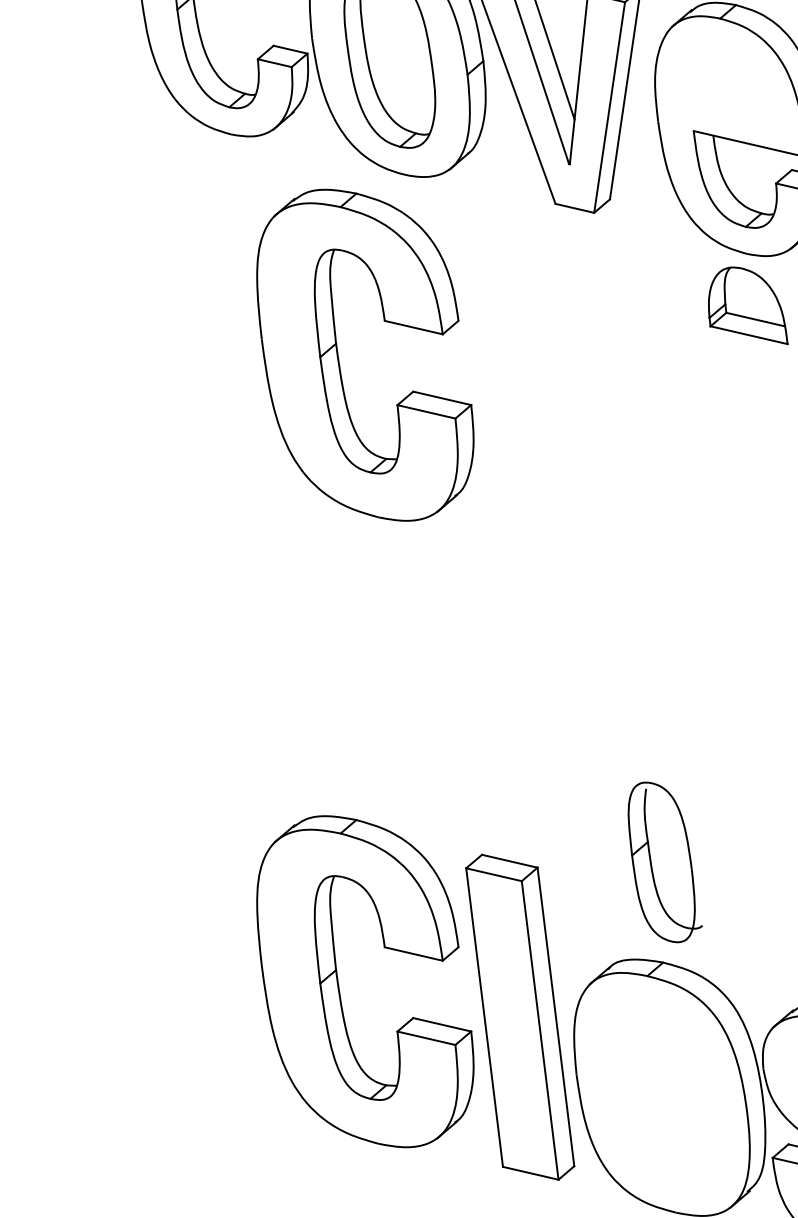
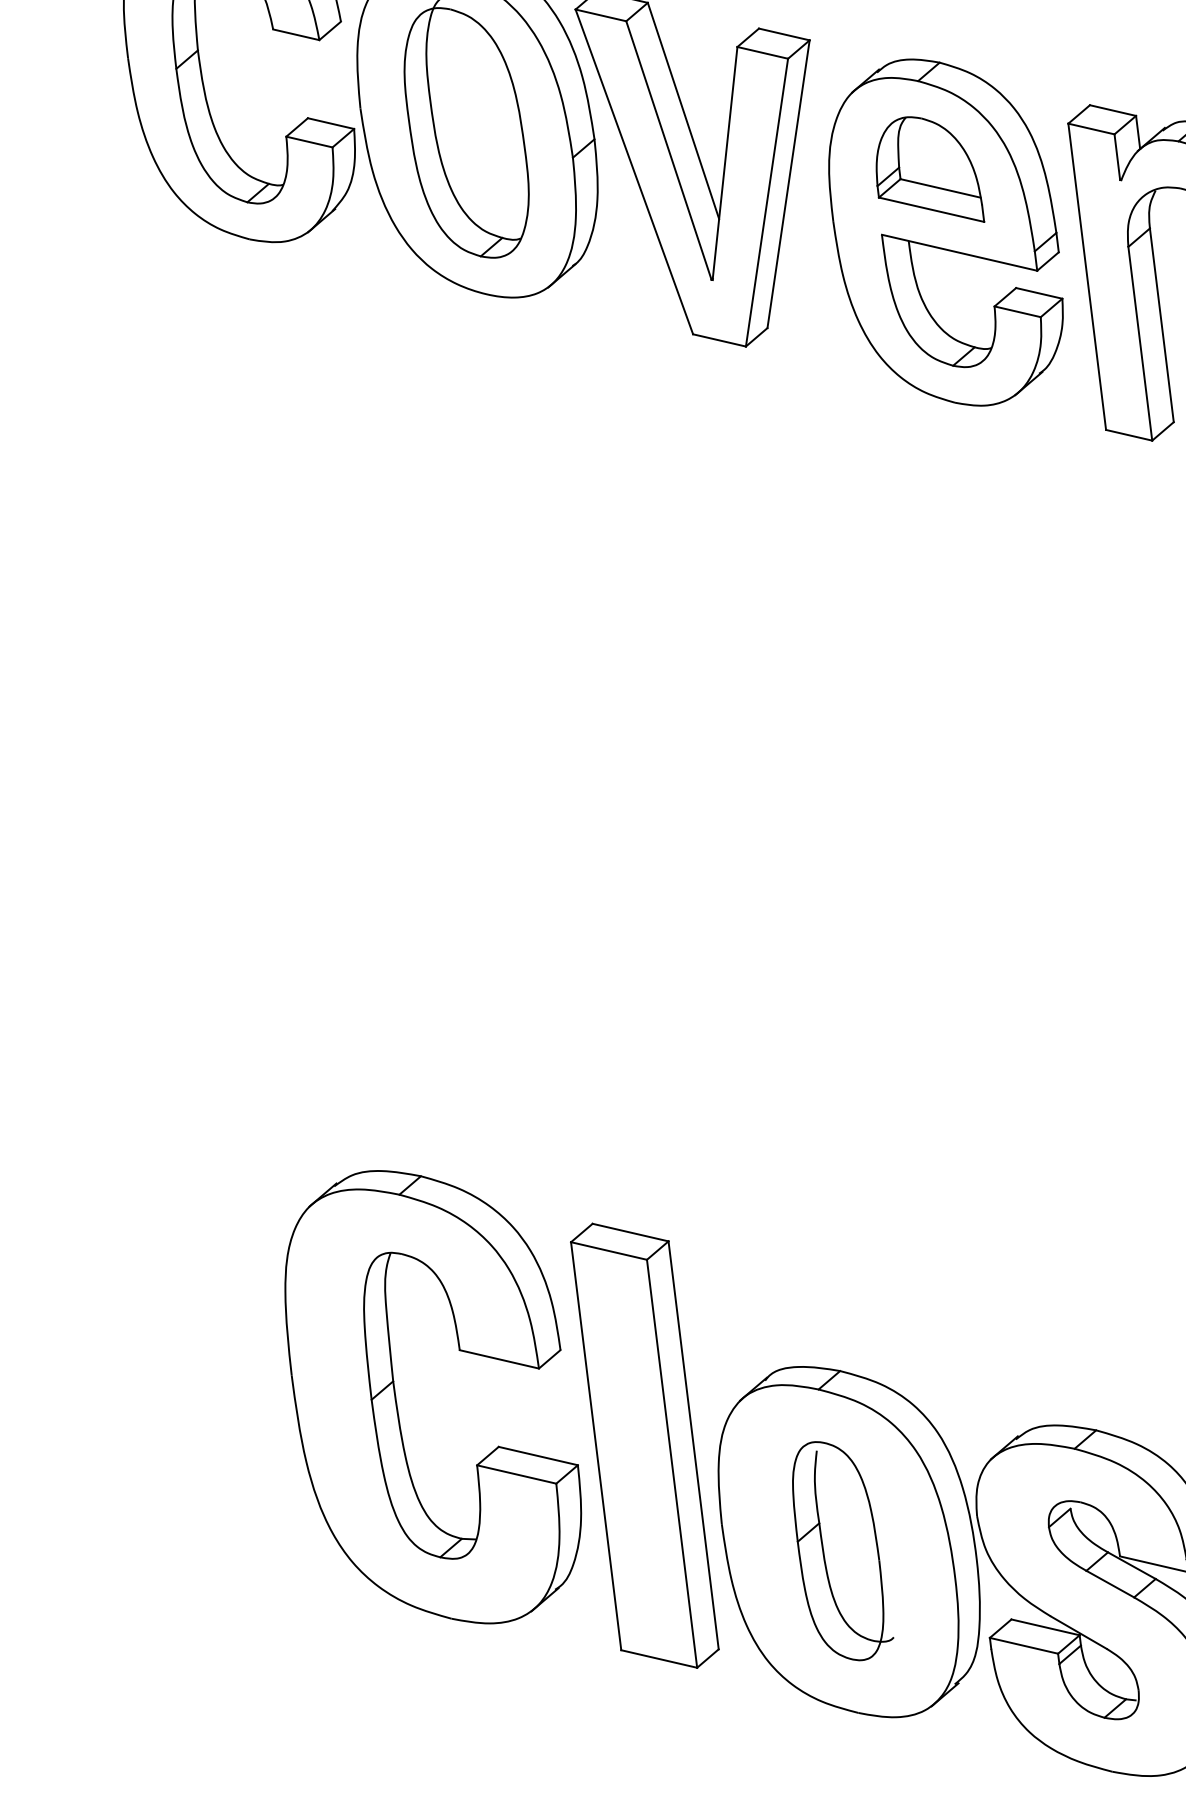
part: (748, 305) -> (930, 169), moved
part: (339, 359) -> (397, 547), removed
part: (665, 862) -> (843, 1551), moved

